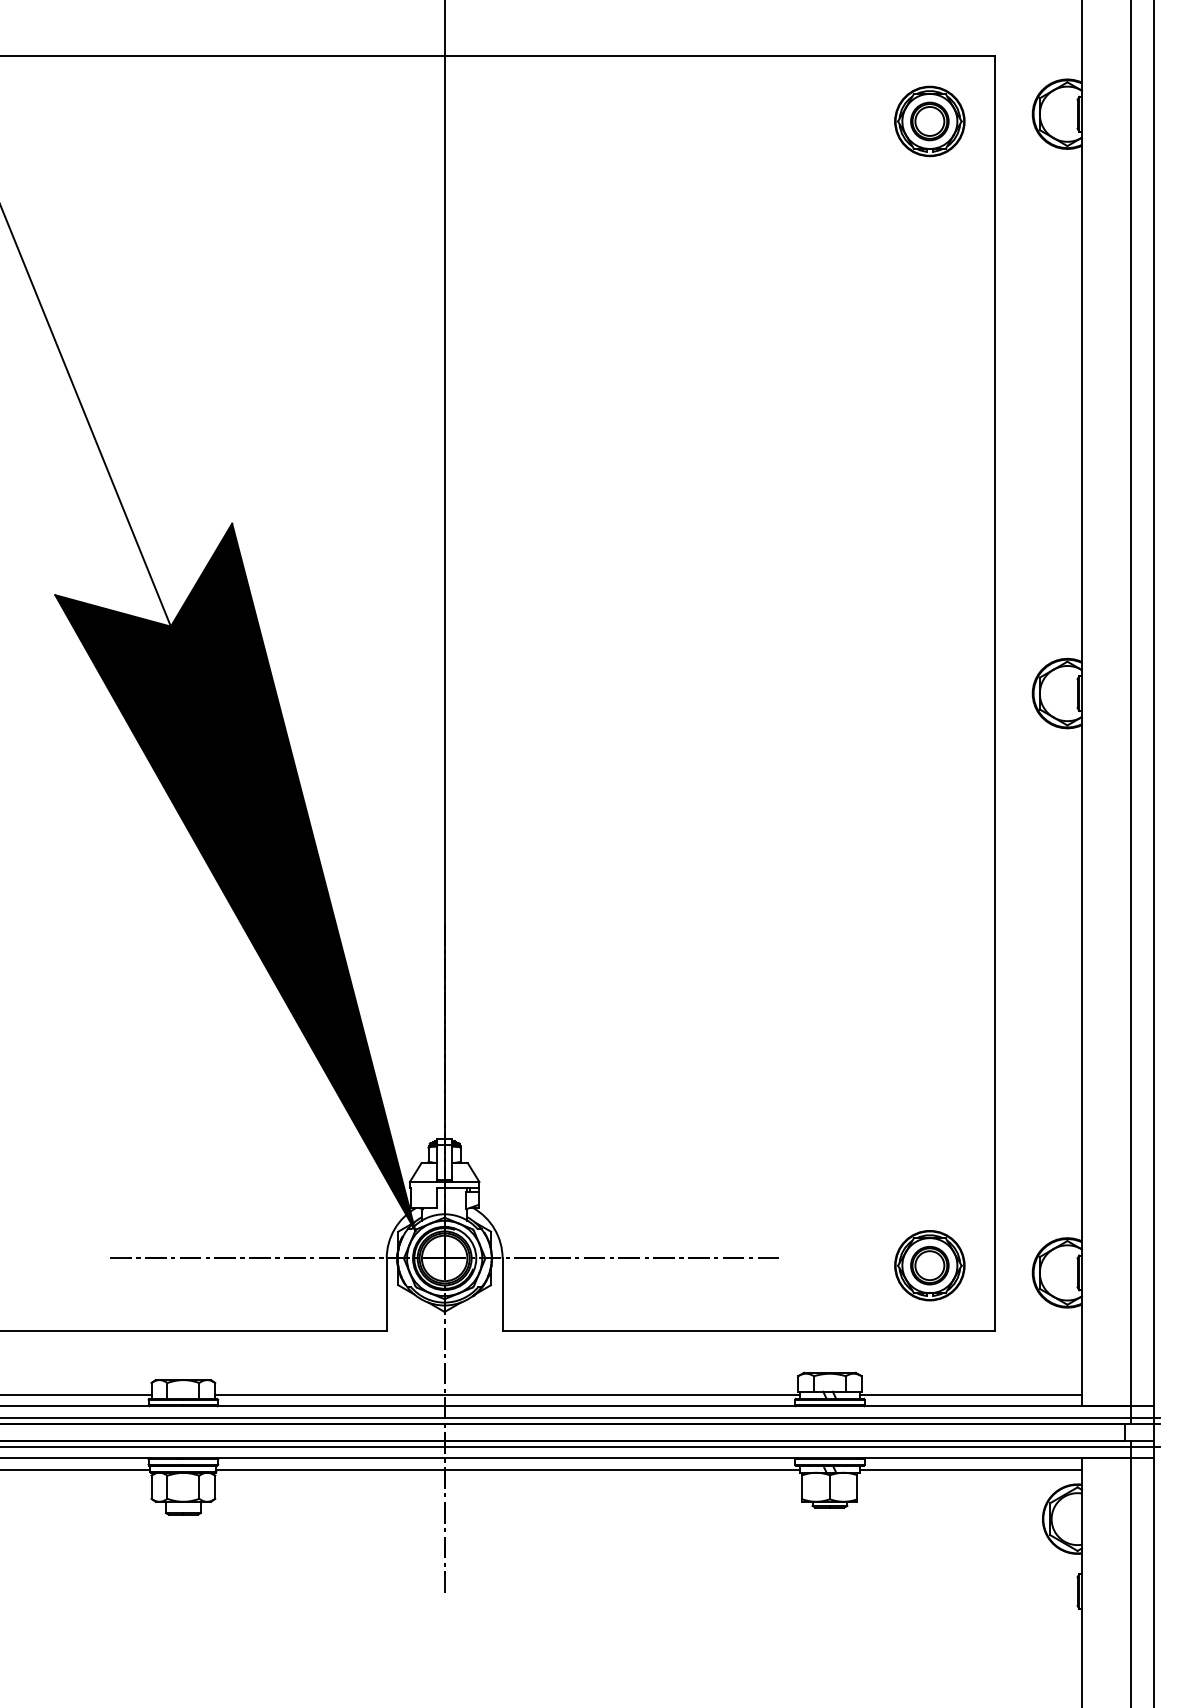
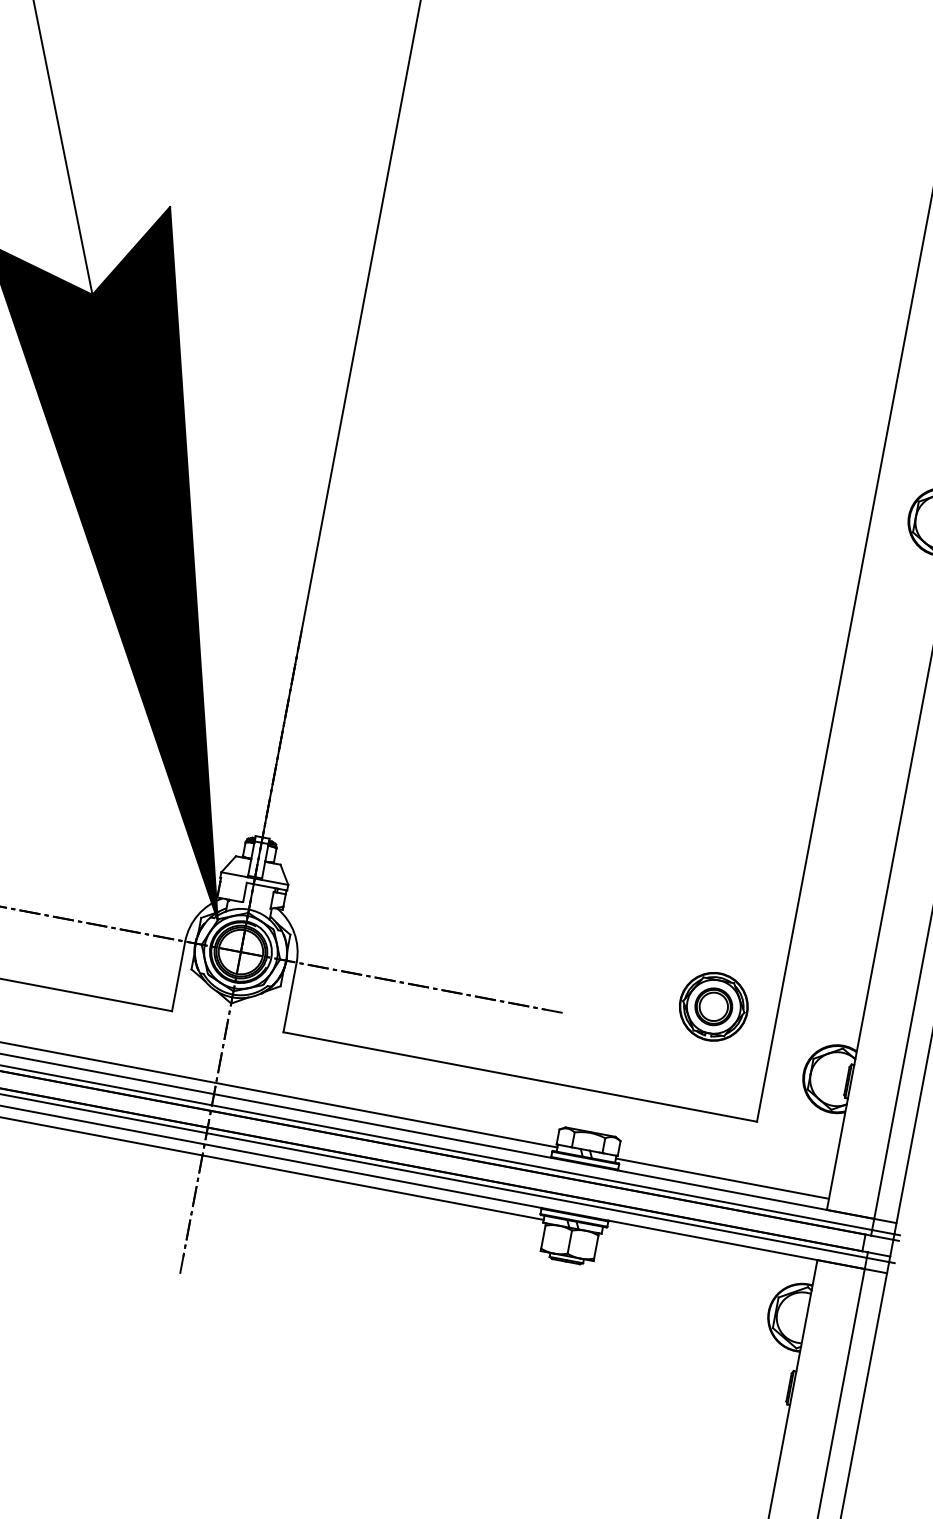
part: (929, 1265) -> (713, 1006), moved
line: (970, 1469) -> (708, 1250), removed

